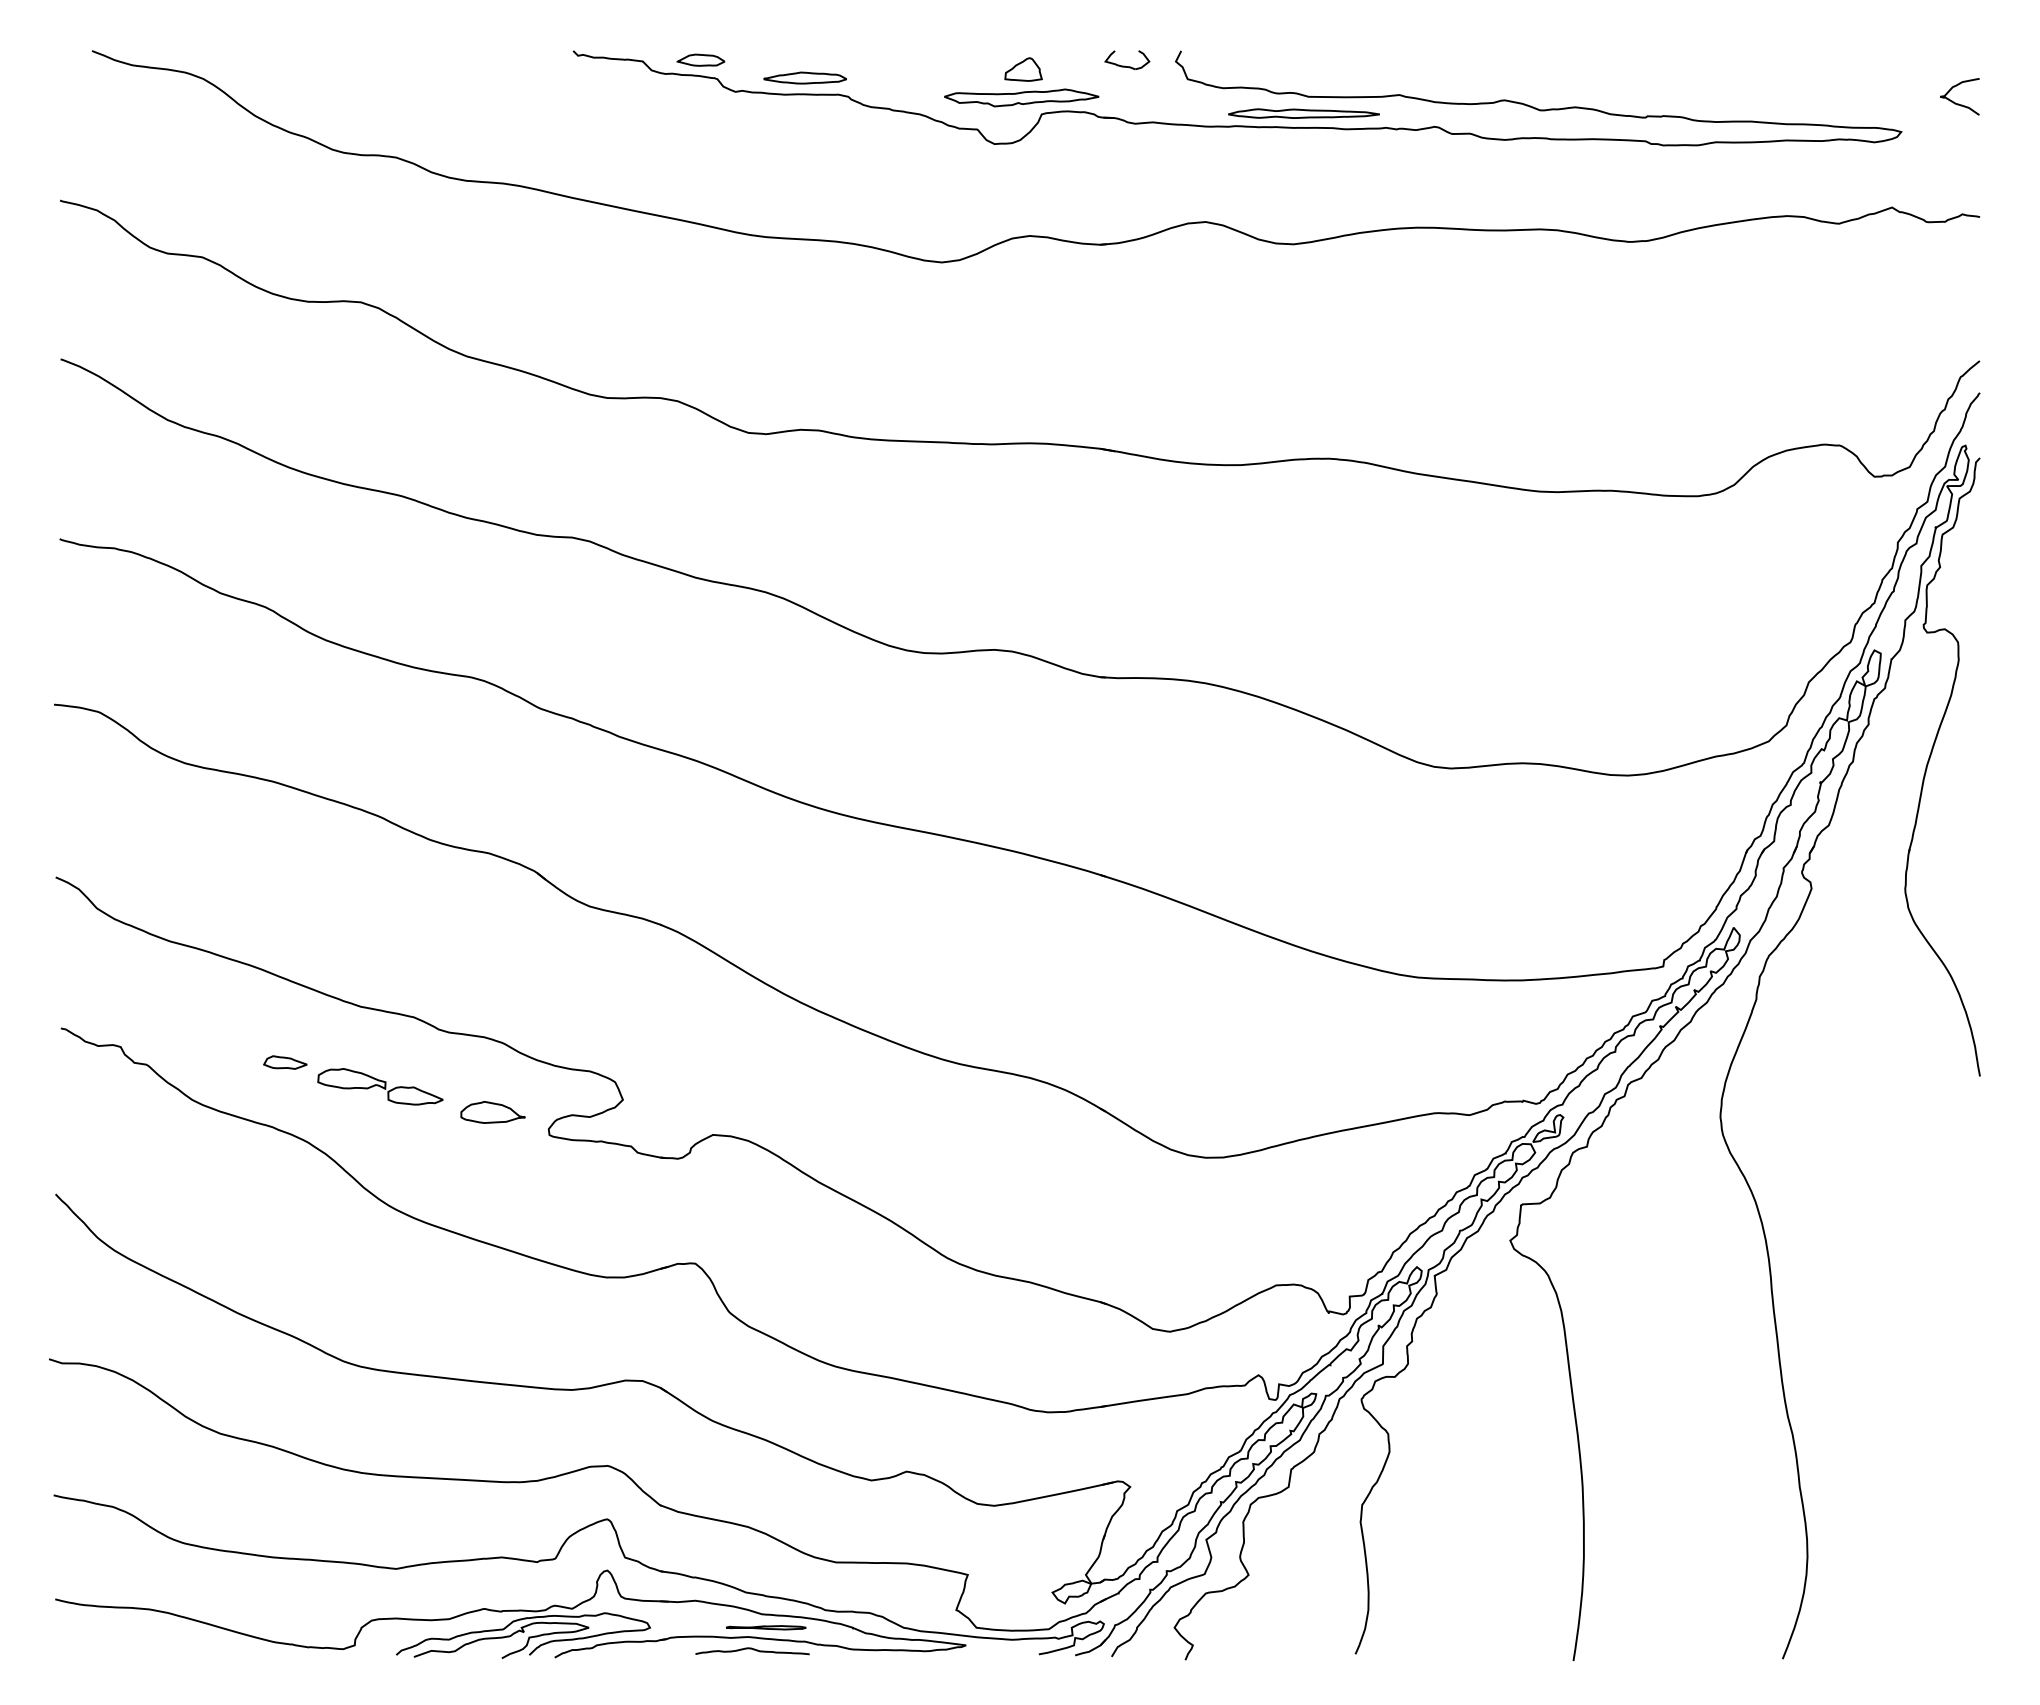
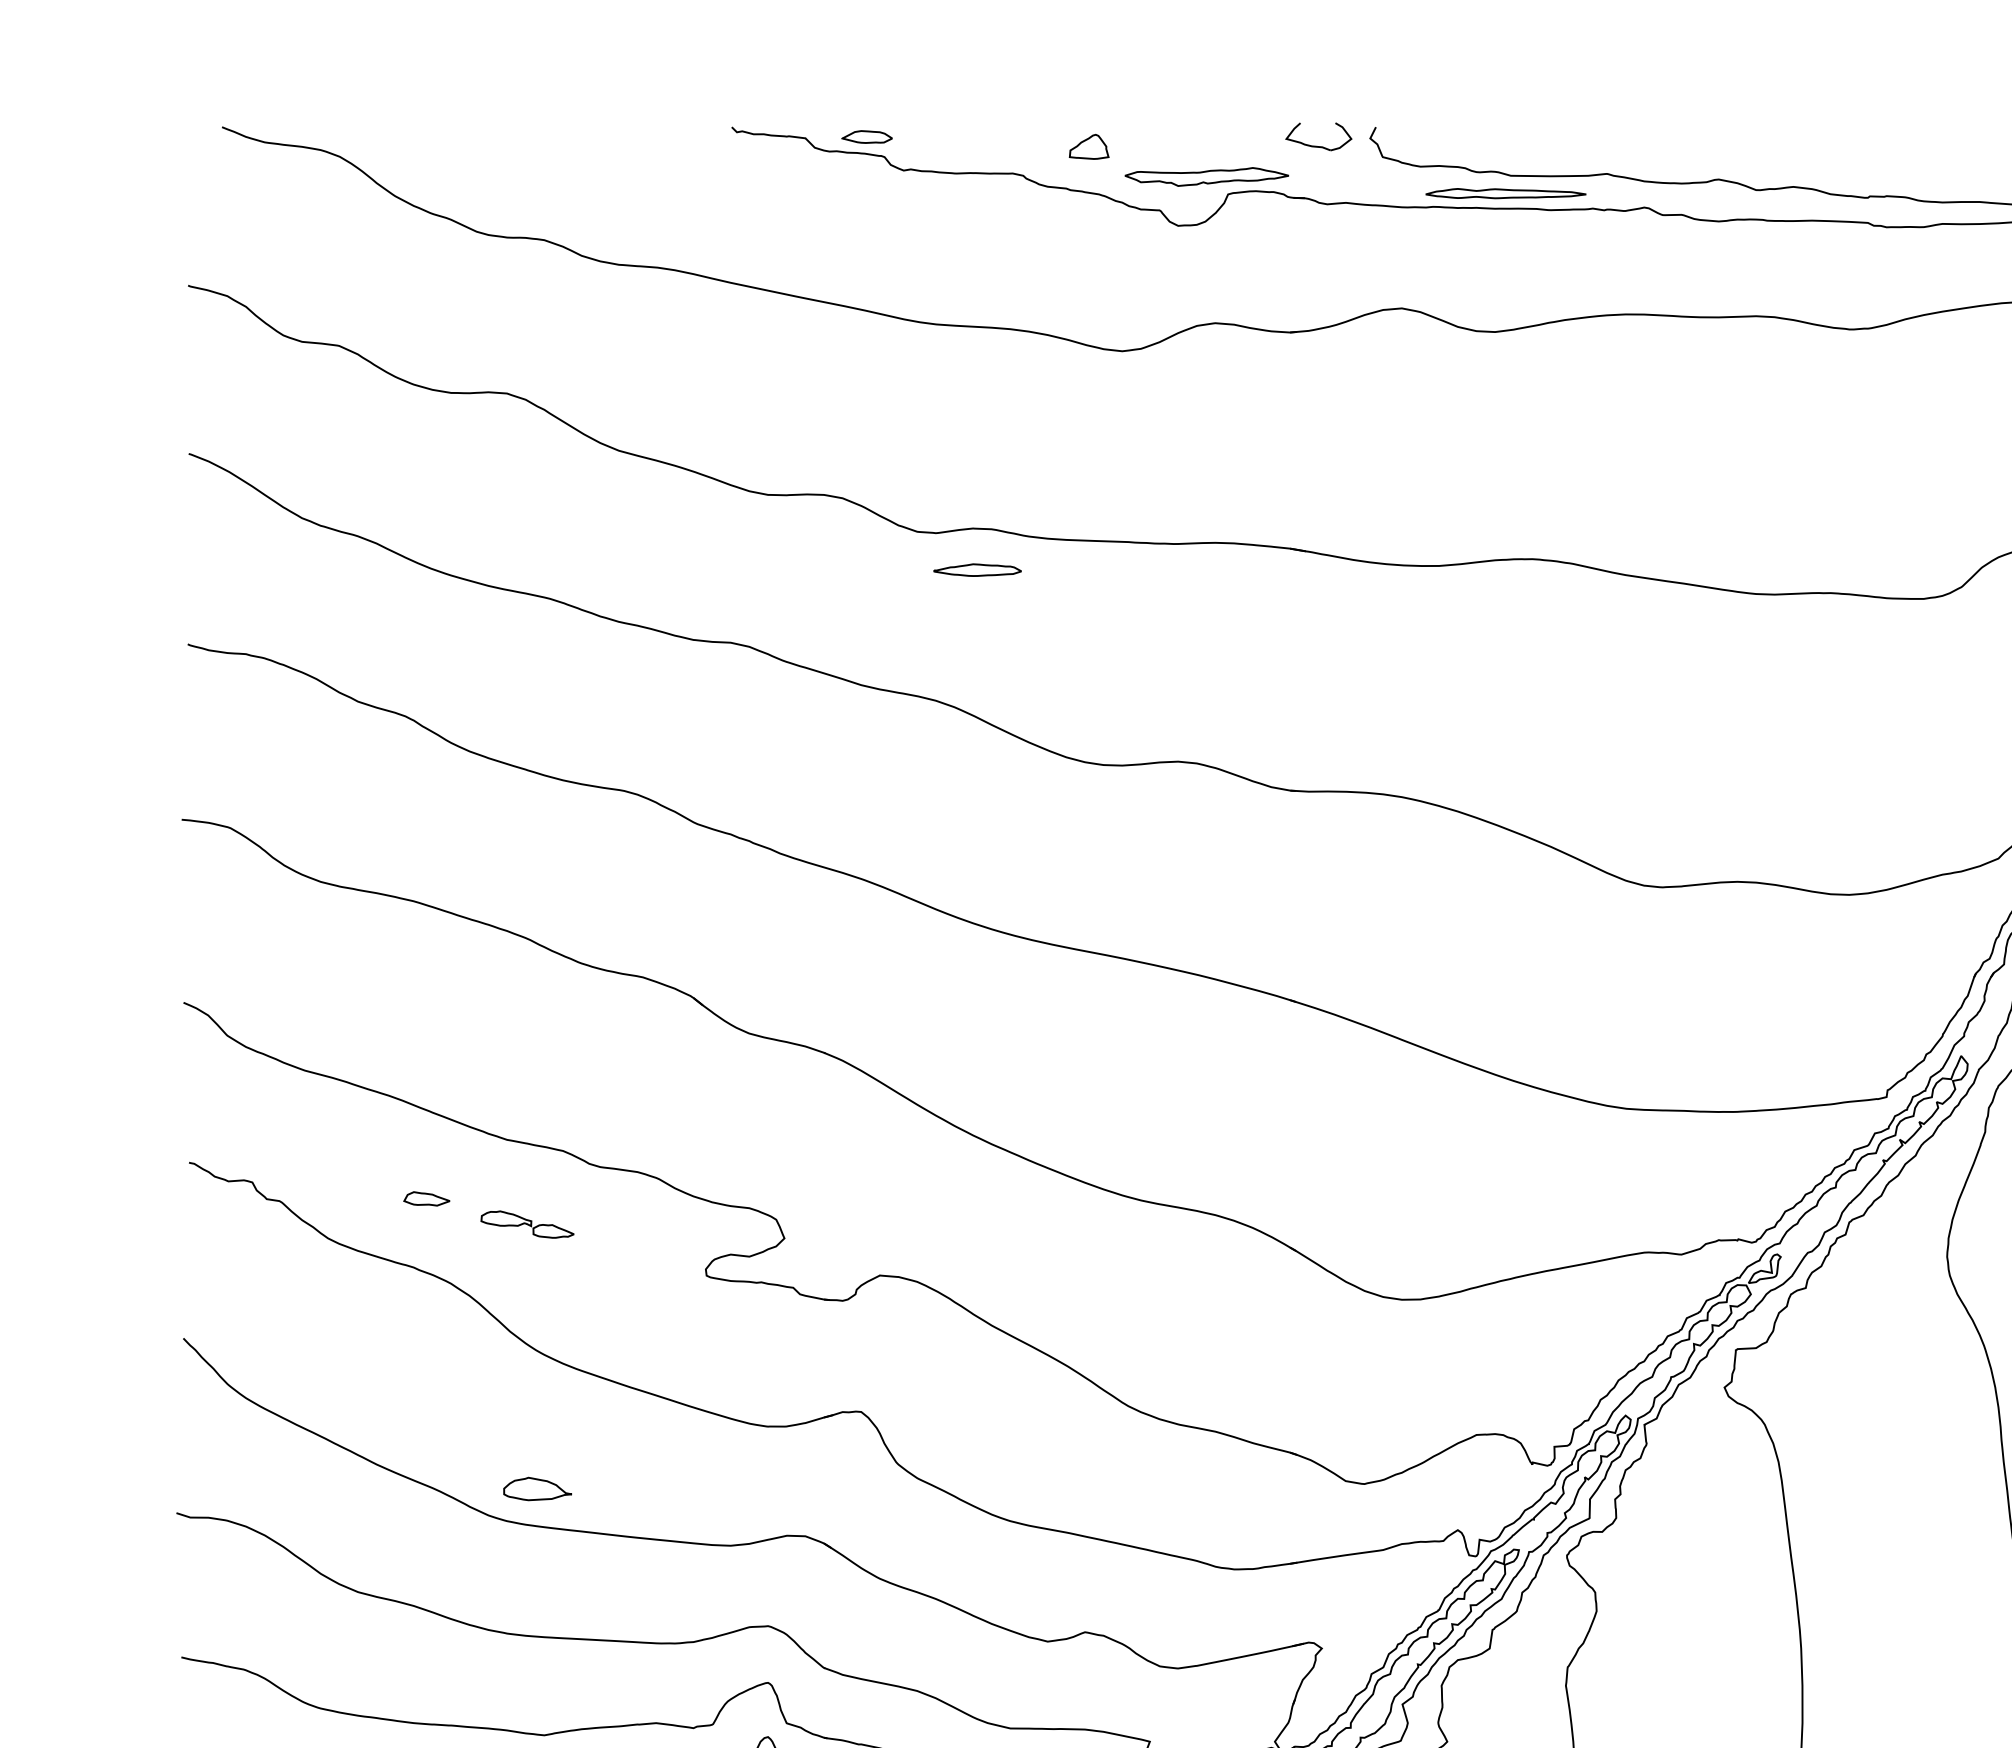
part: (1127, 60) -> (1318, 137), size x1.4
part: (1023, 69) -> (1089, 146), moved
part: (804, 77) -> (976, 569), moved
part: (380, 1086) -> (527, 1224), size x0.7
part: (492, 1111) -> (537, 1488), moved

